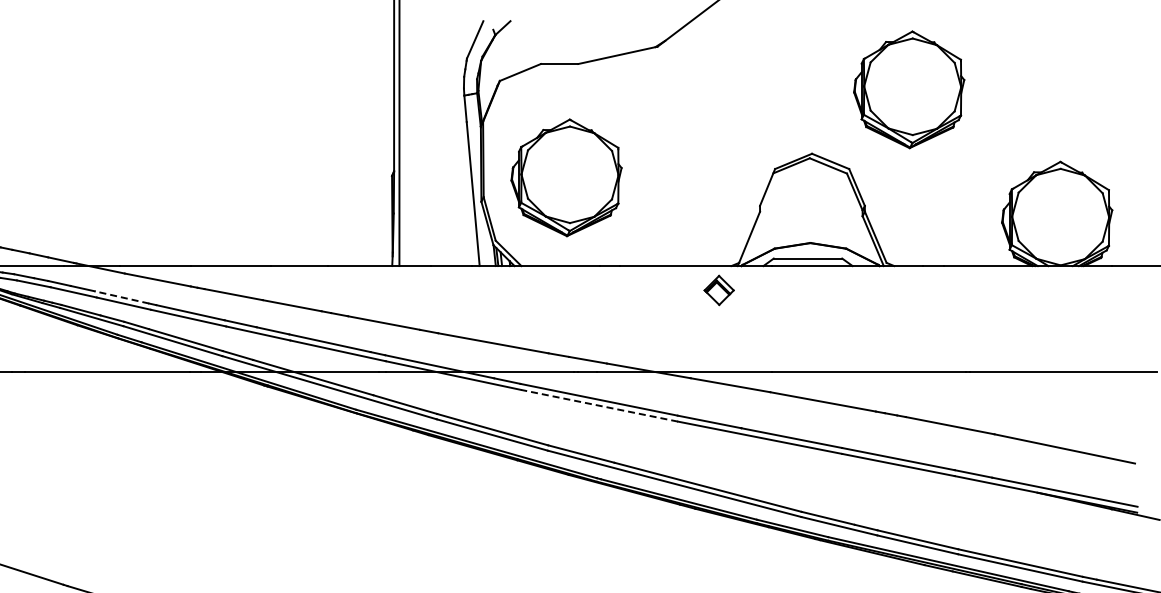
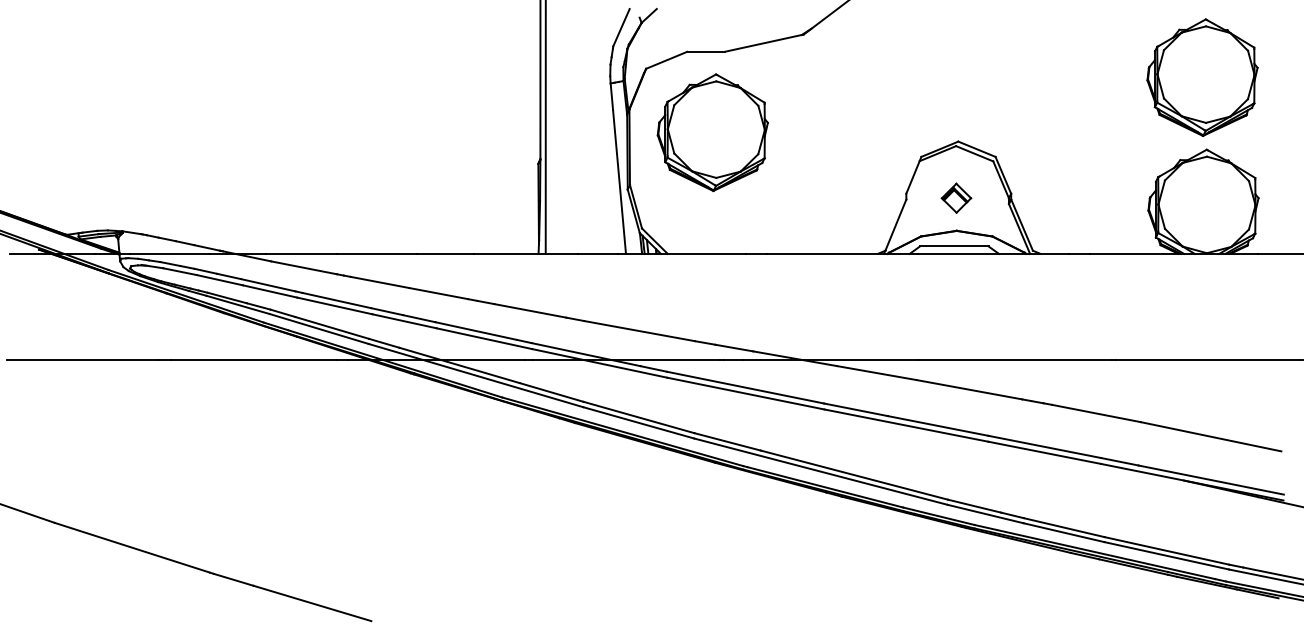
part: (909, 89) -> (1202, 77), moved
part: (566, 177) -> (712, 132), moved
part: (719, 289) -> (956, 197), moved
line: (122, 297) -> (268, 285), dashed -> solid
line: (599, 405) -> (745, 393), dashed -> solid

